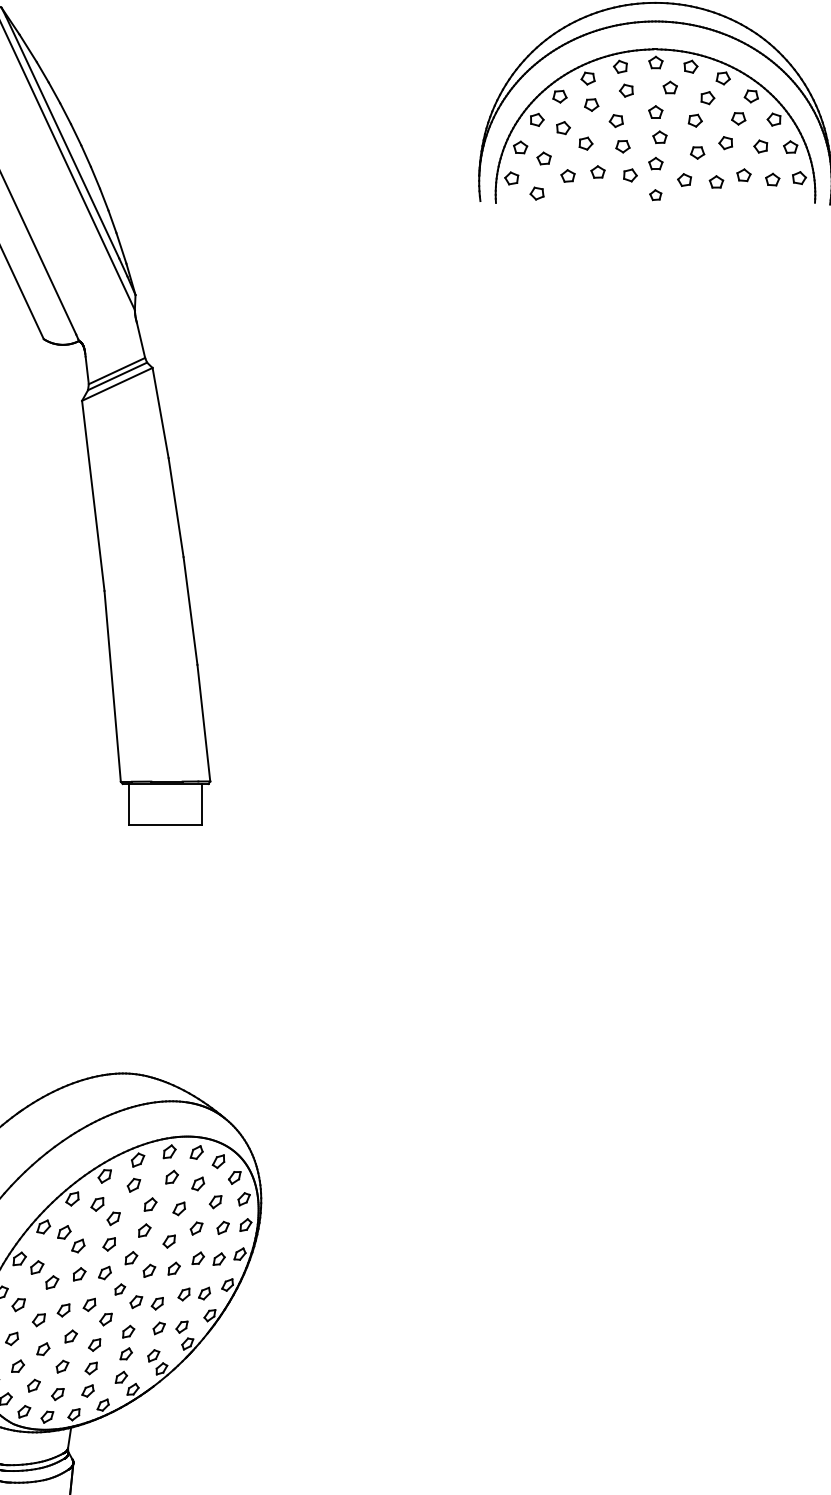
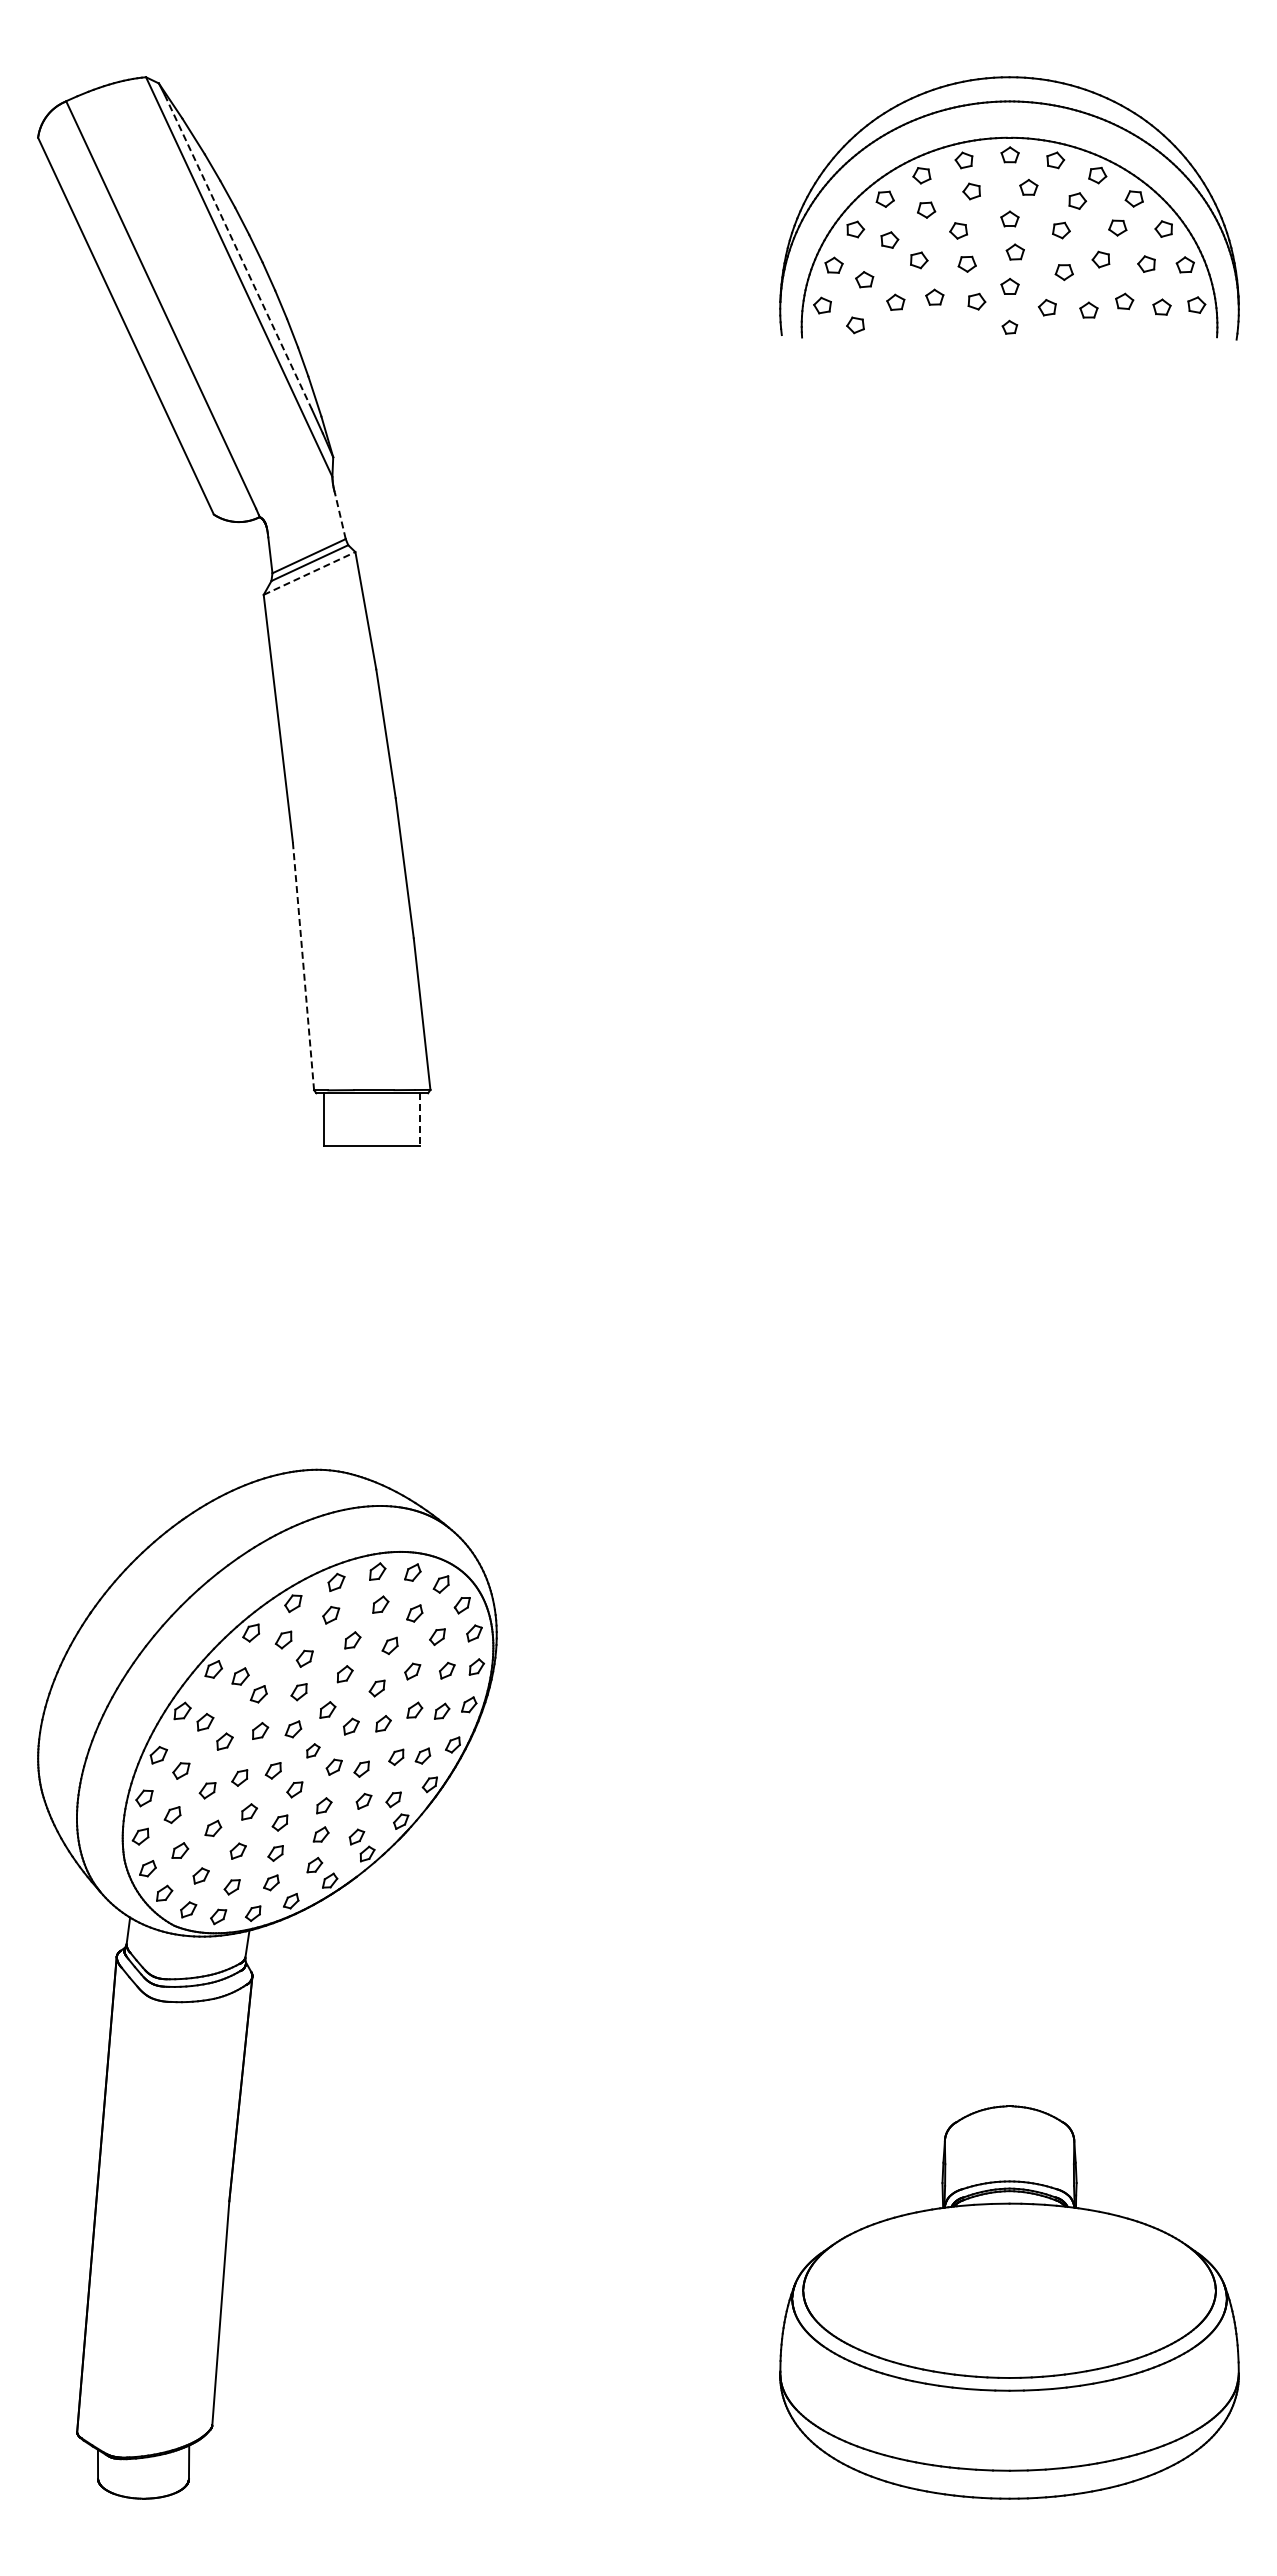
line: (62, 137) -> (238, 252), solid -> dashed
line: (141, 340) -> (340, 516), solid -> dashed
line: (117, 384) -> (309, 573), solid -> dashed
line: (112, 686) -> (303, 966), solid -> dashed
line: (201, 804) -> (419, 1119), solid -> dashed

